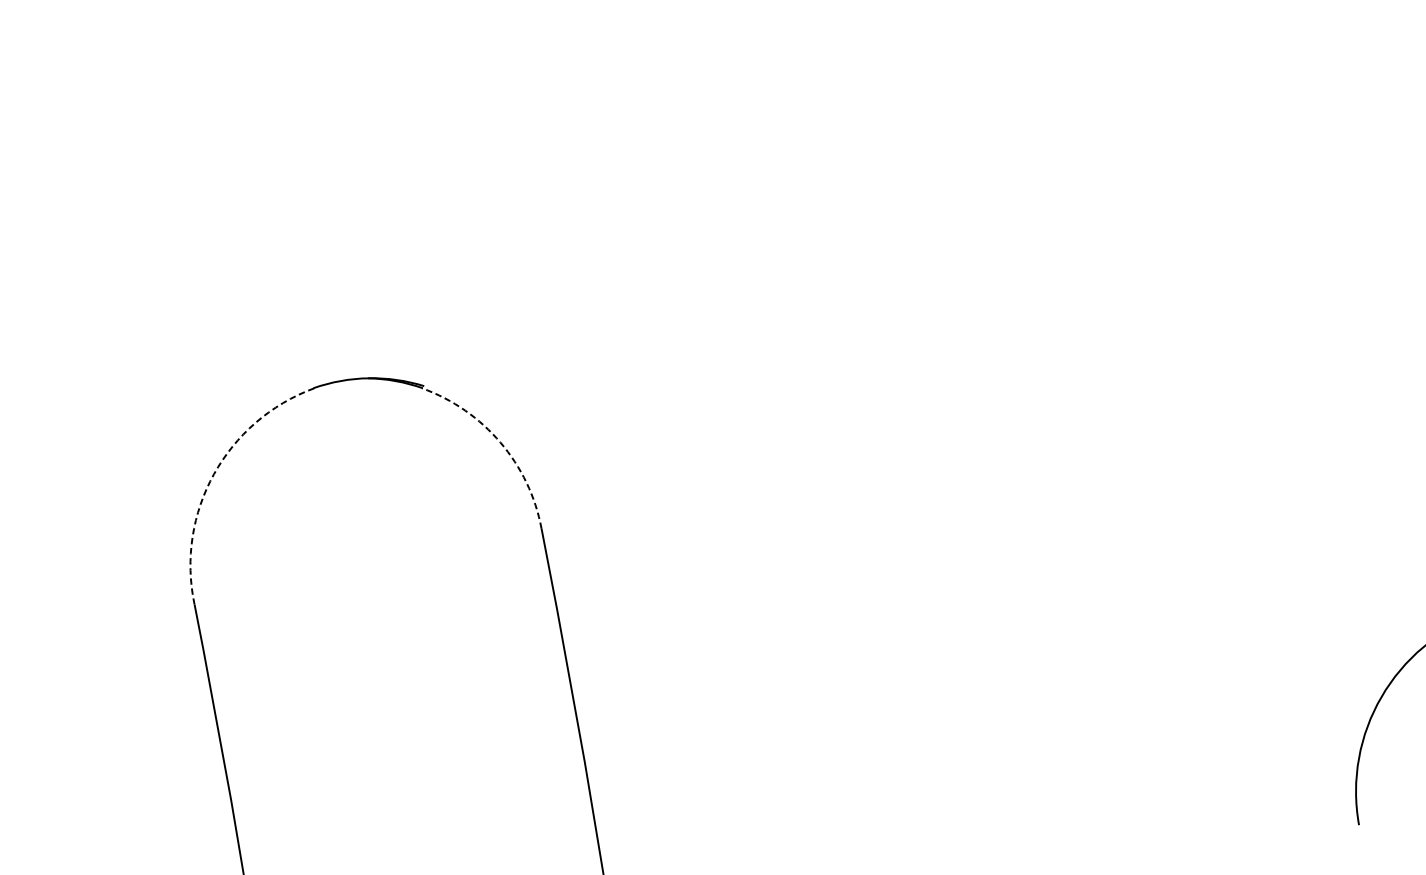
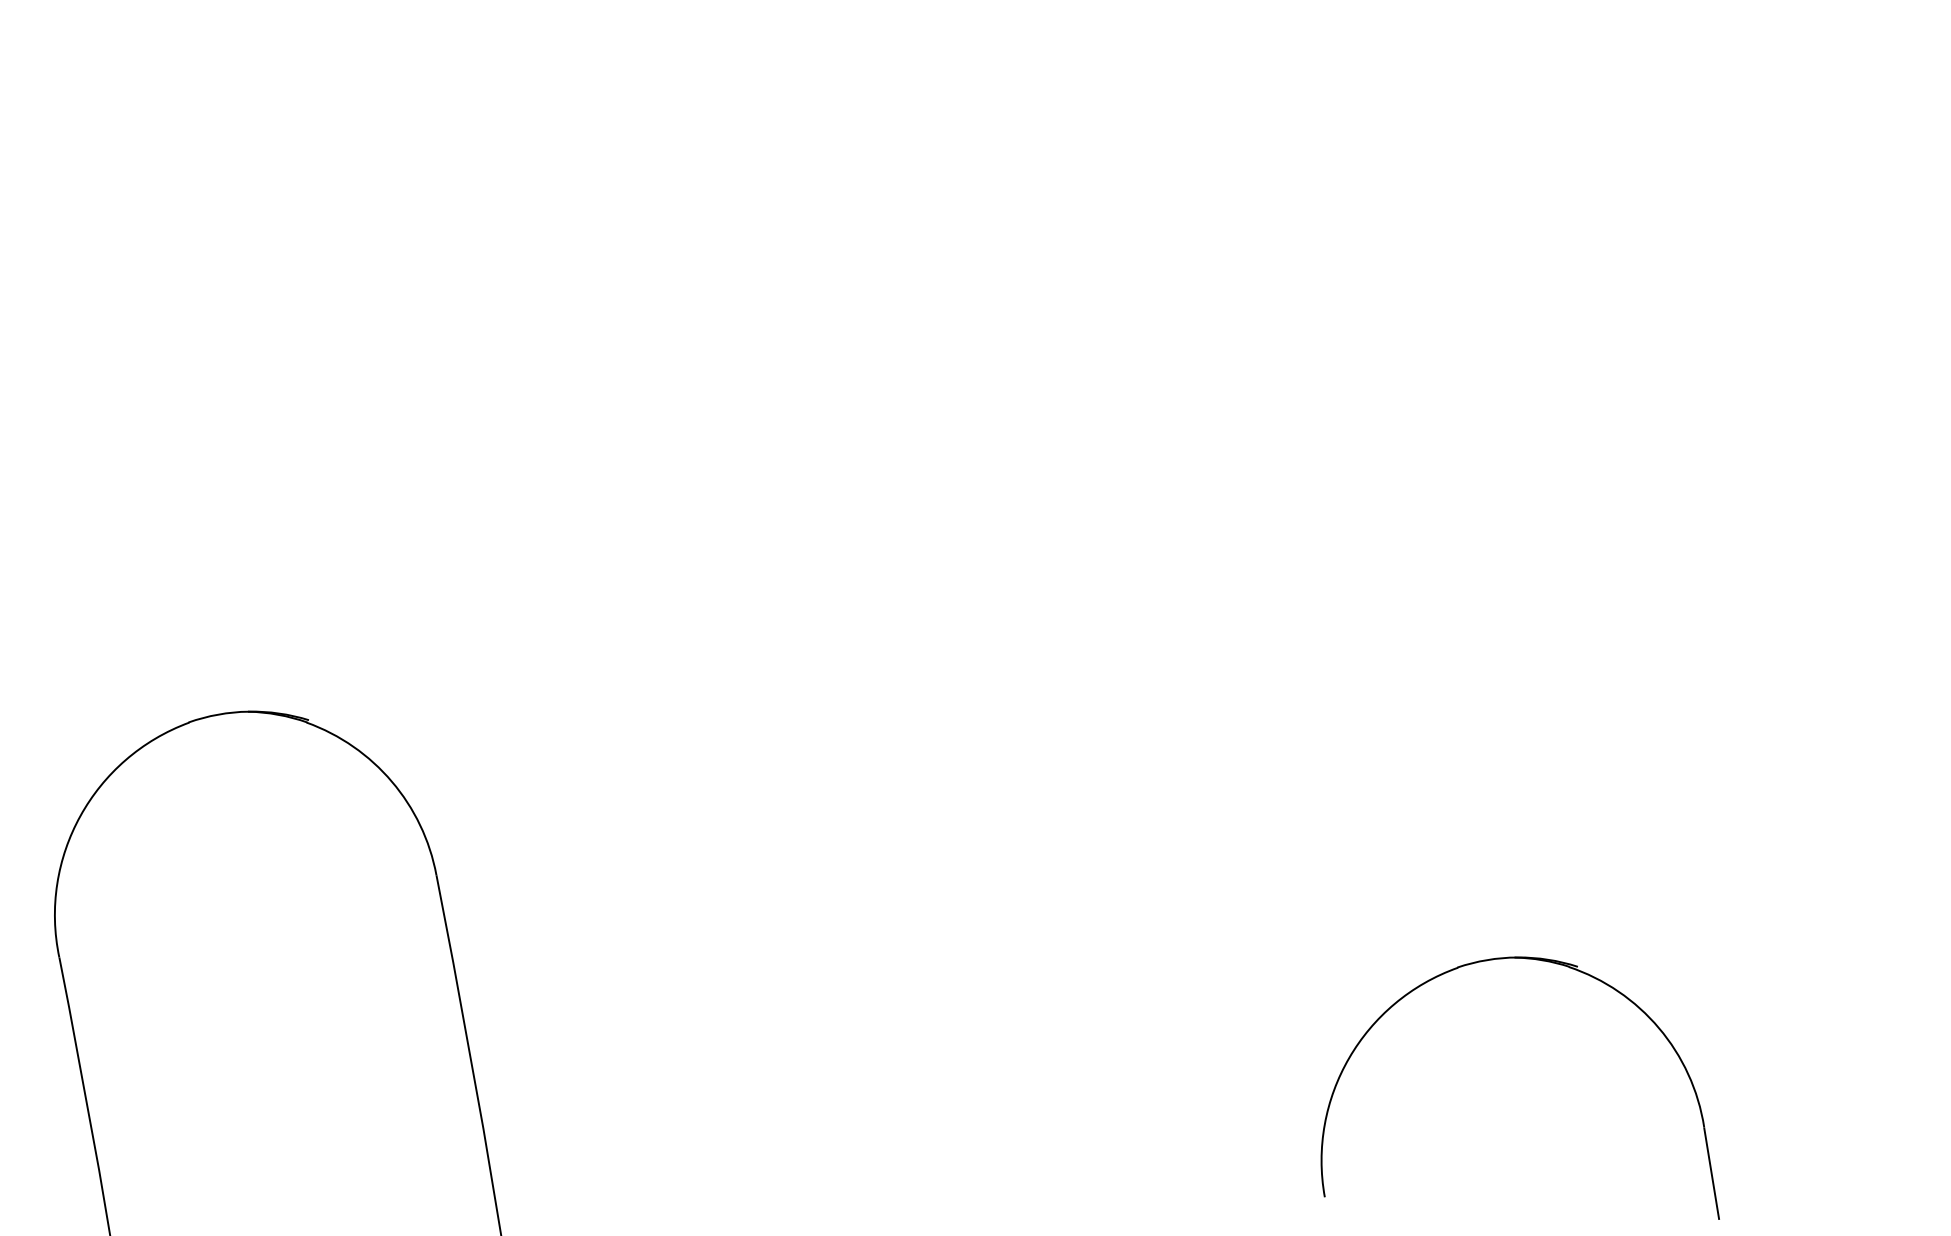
arc: (500, 442) -> (391, 781), dashed -> solid
arc: (214, 473) -> (80, 815), dashed -> solid

